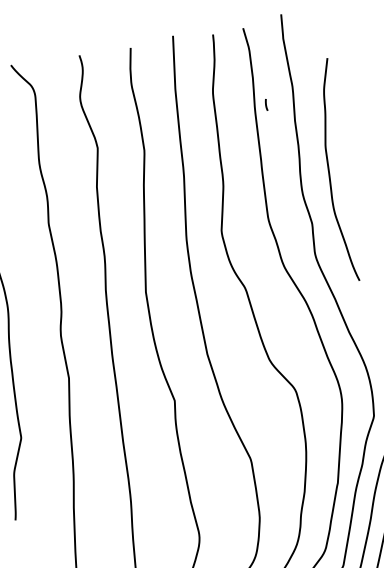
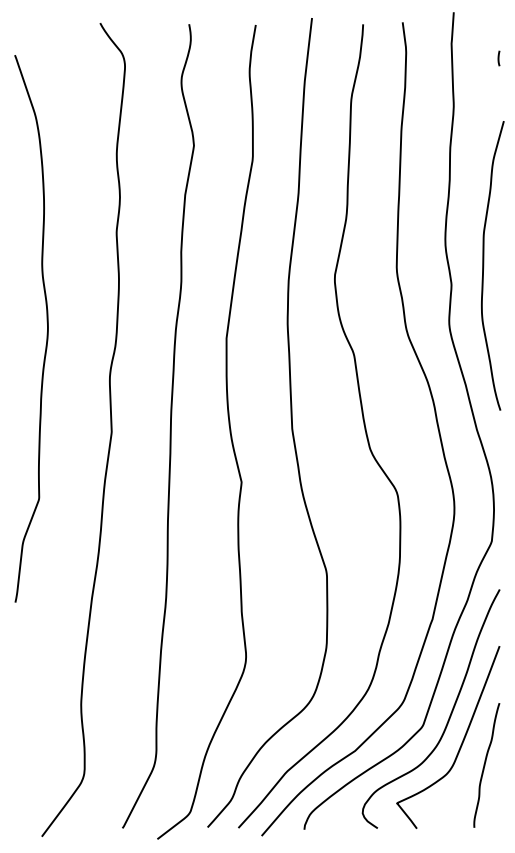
line: (266, 105) -> (498, 58), moved
curve: (329, 171) -> (484, 265), moved

